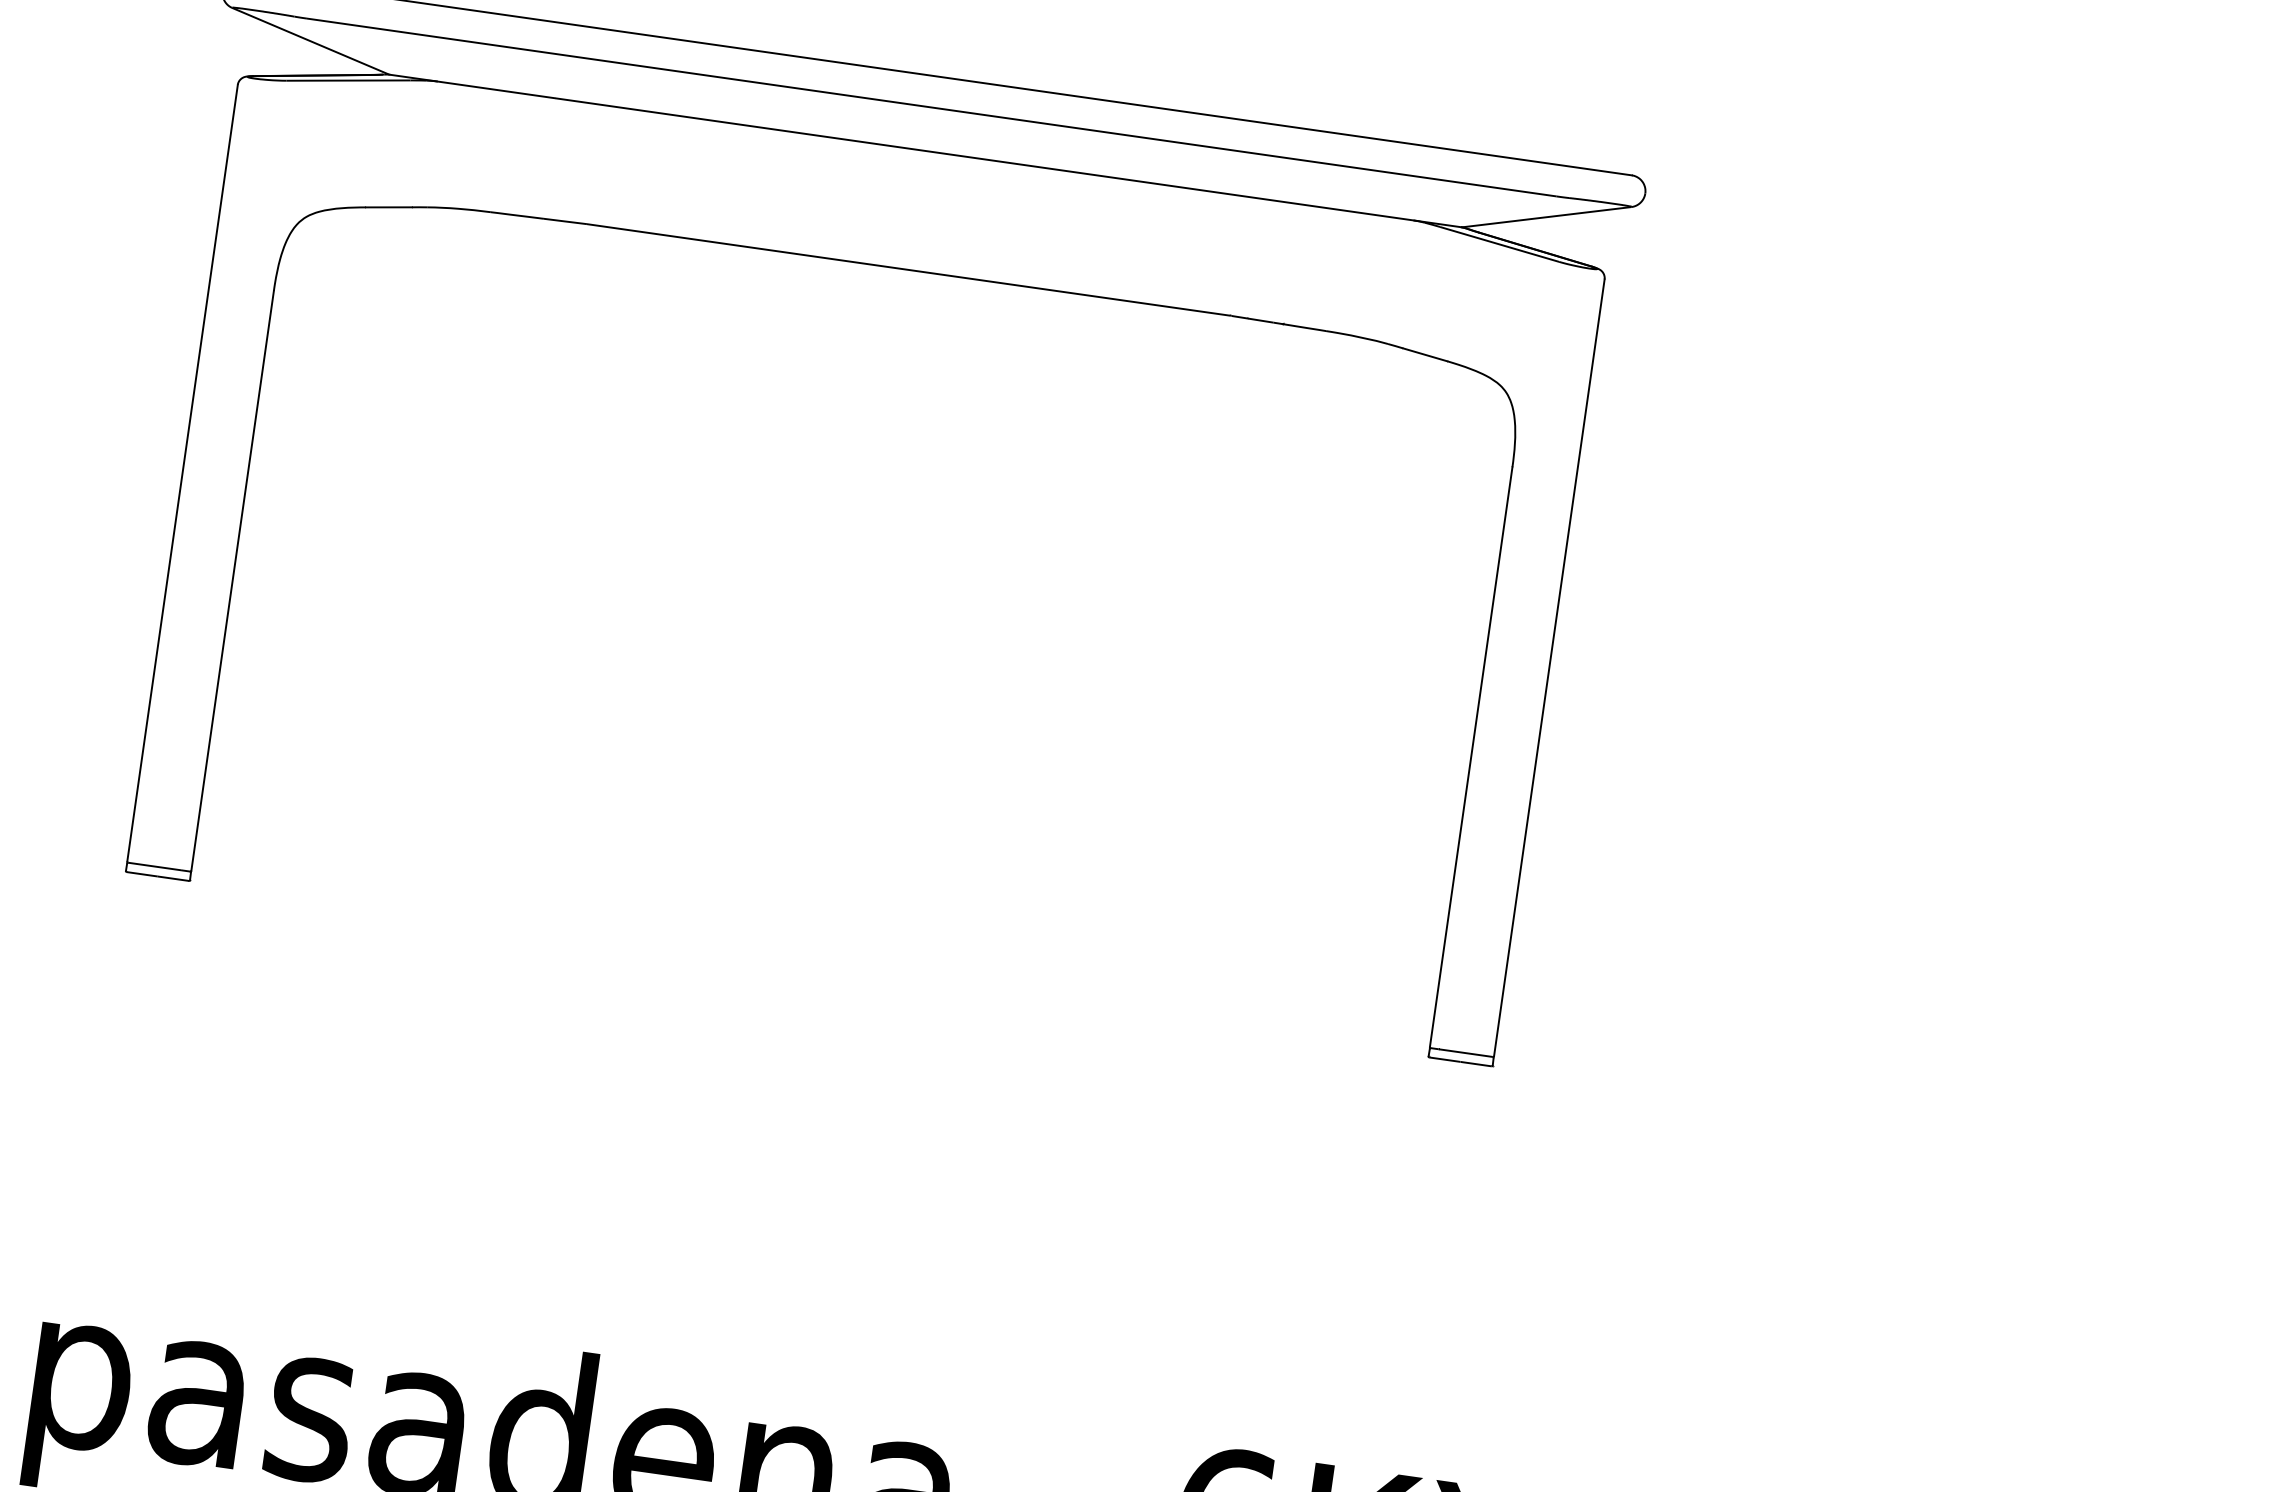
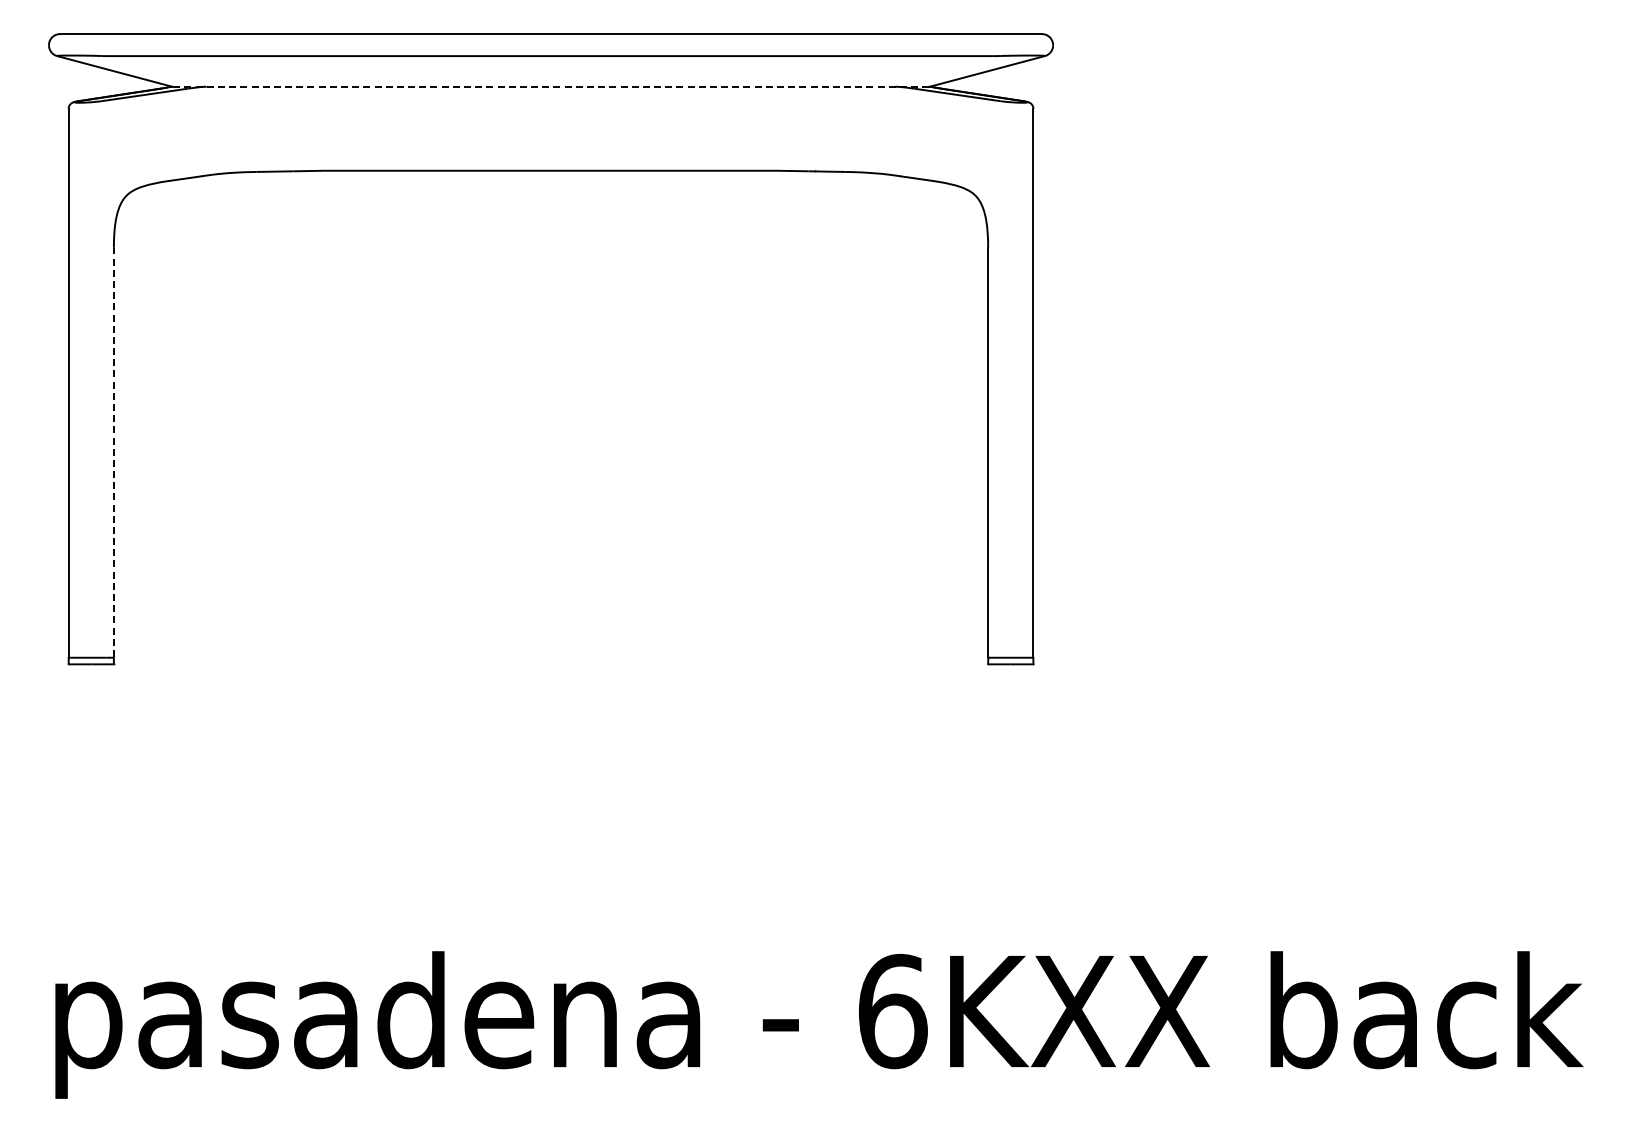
line: (926, 150) -> (551, 86), solid -> dashed
line: (232, 580) -> (113, 452), solid -> dashed

